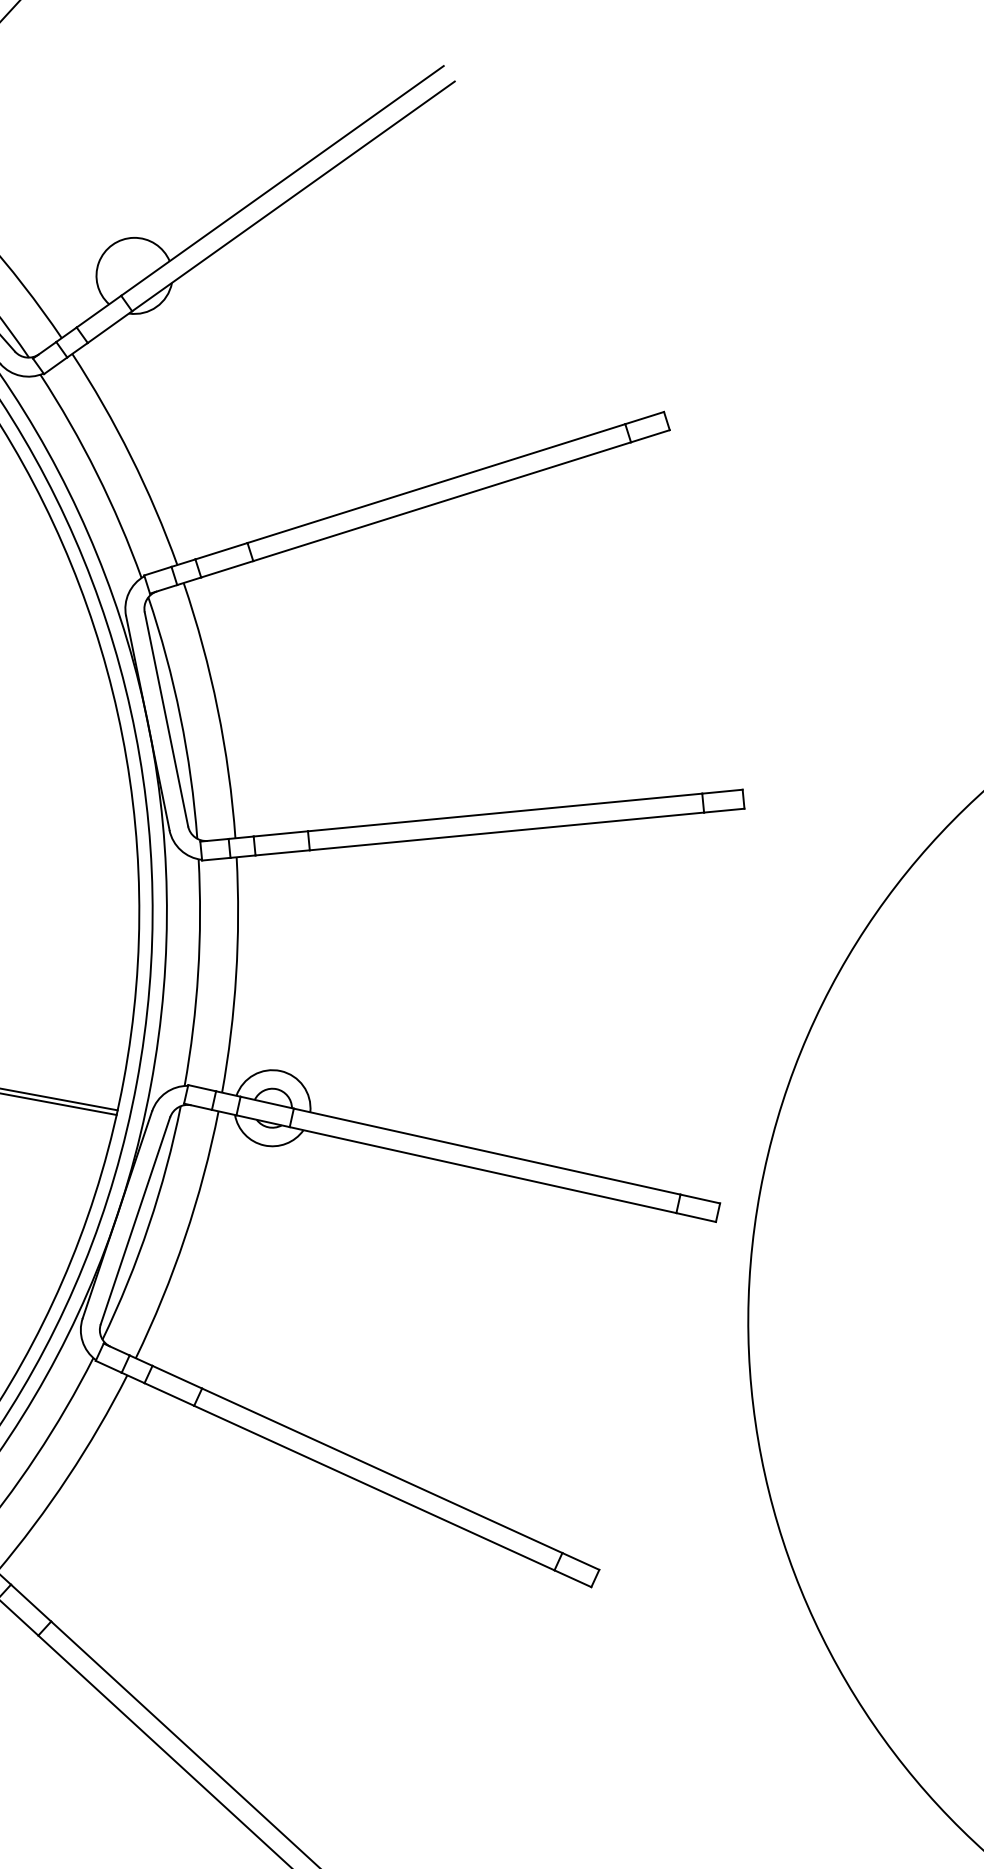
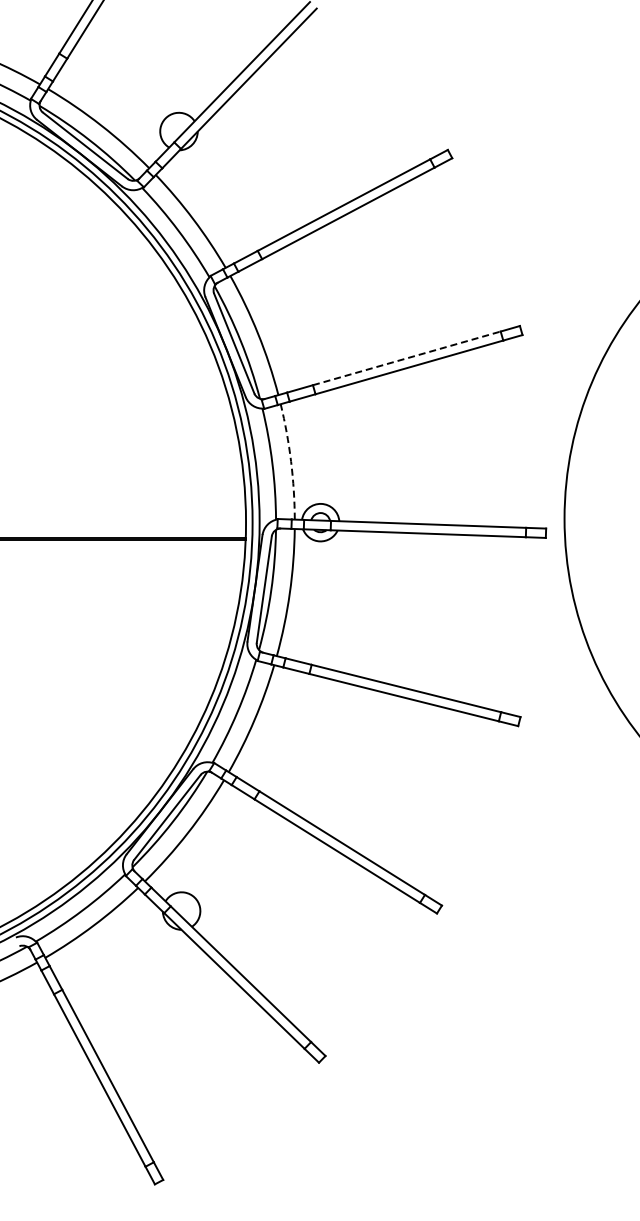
line: (504, 812) -> (406, 358), solid -> dashed
arc: (236, 975) -> (291, 461), solid -> dashed

